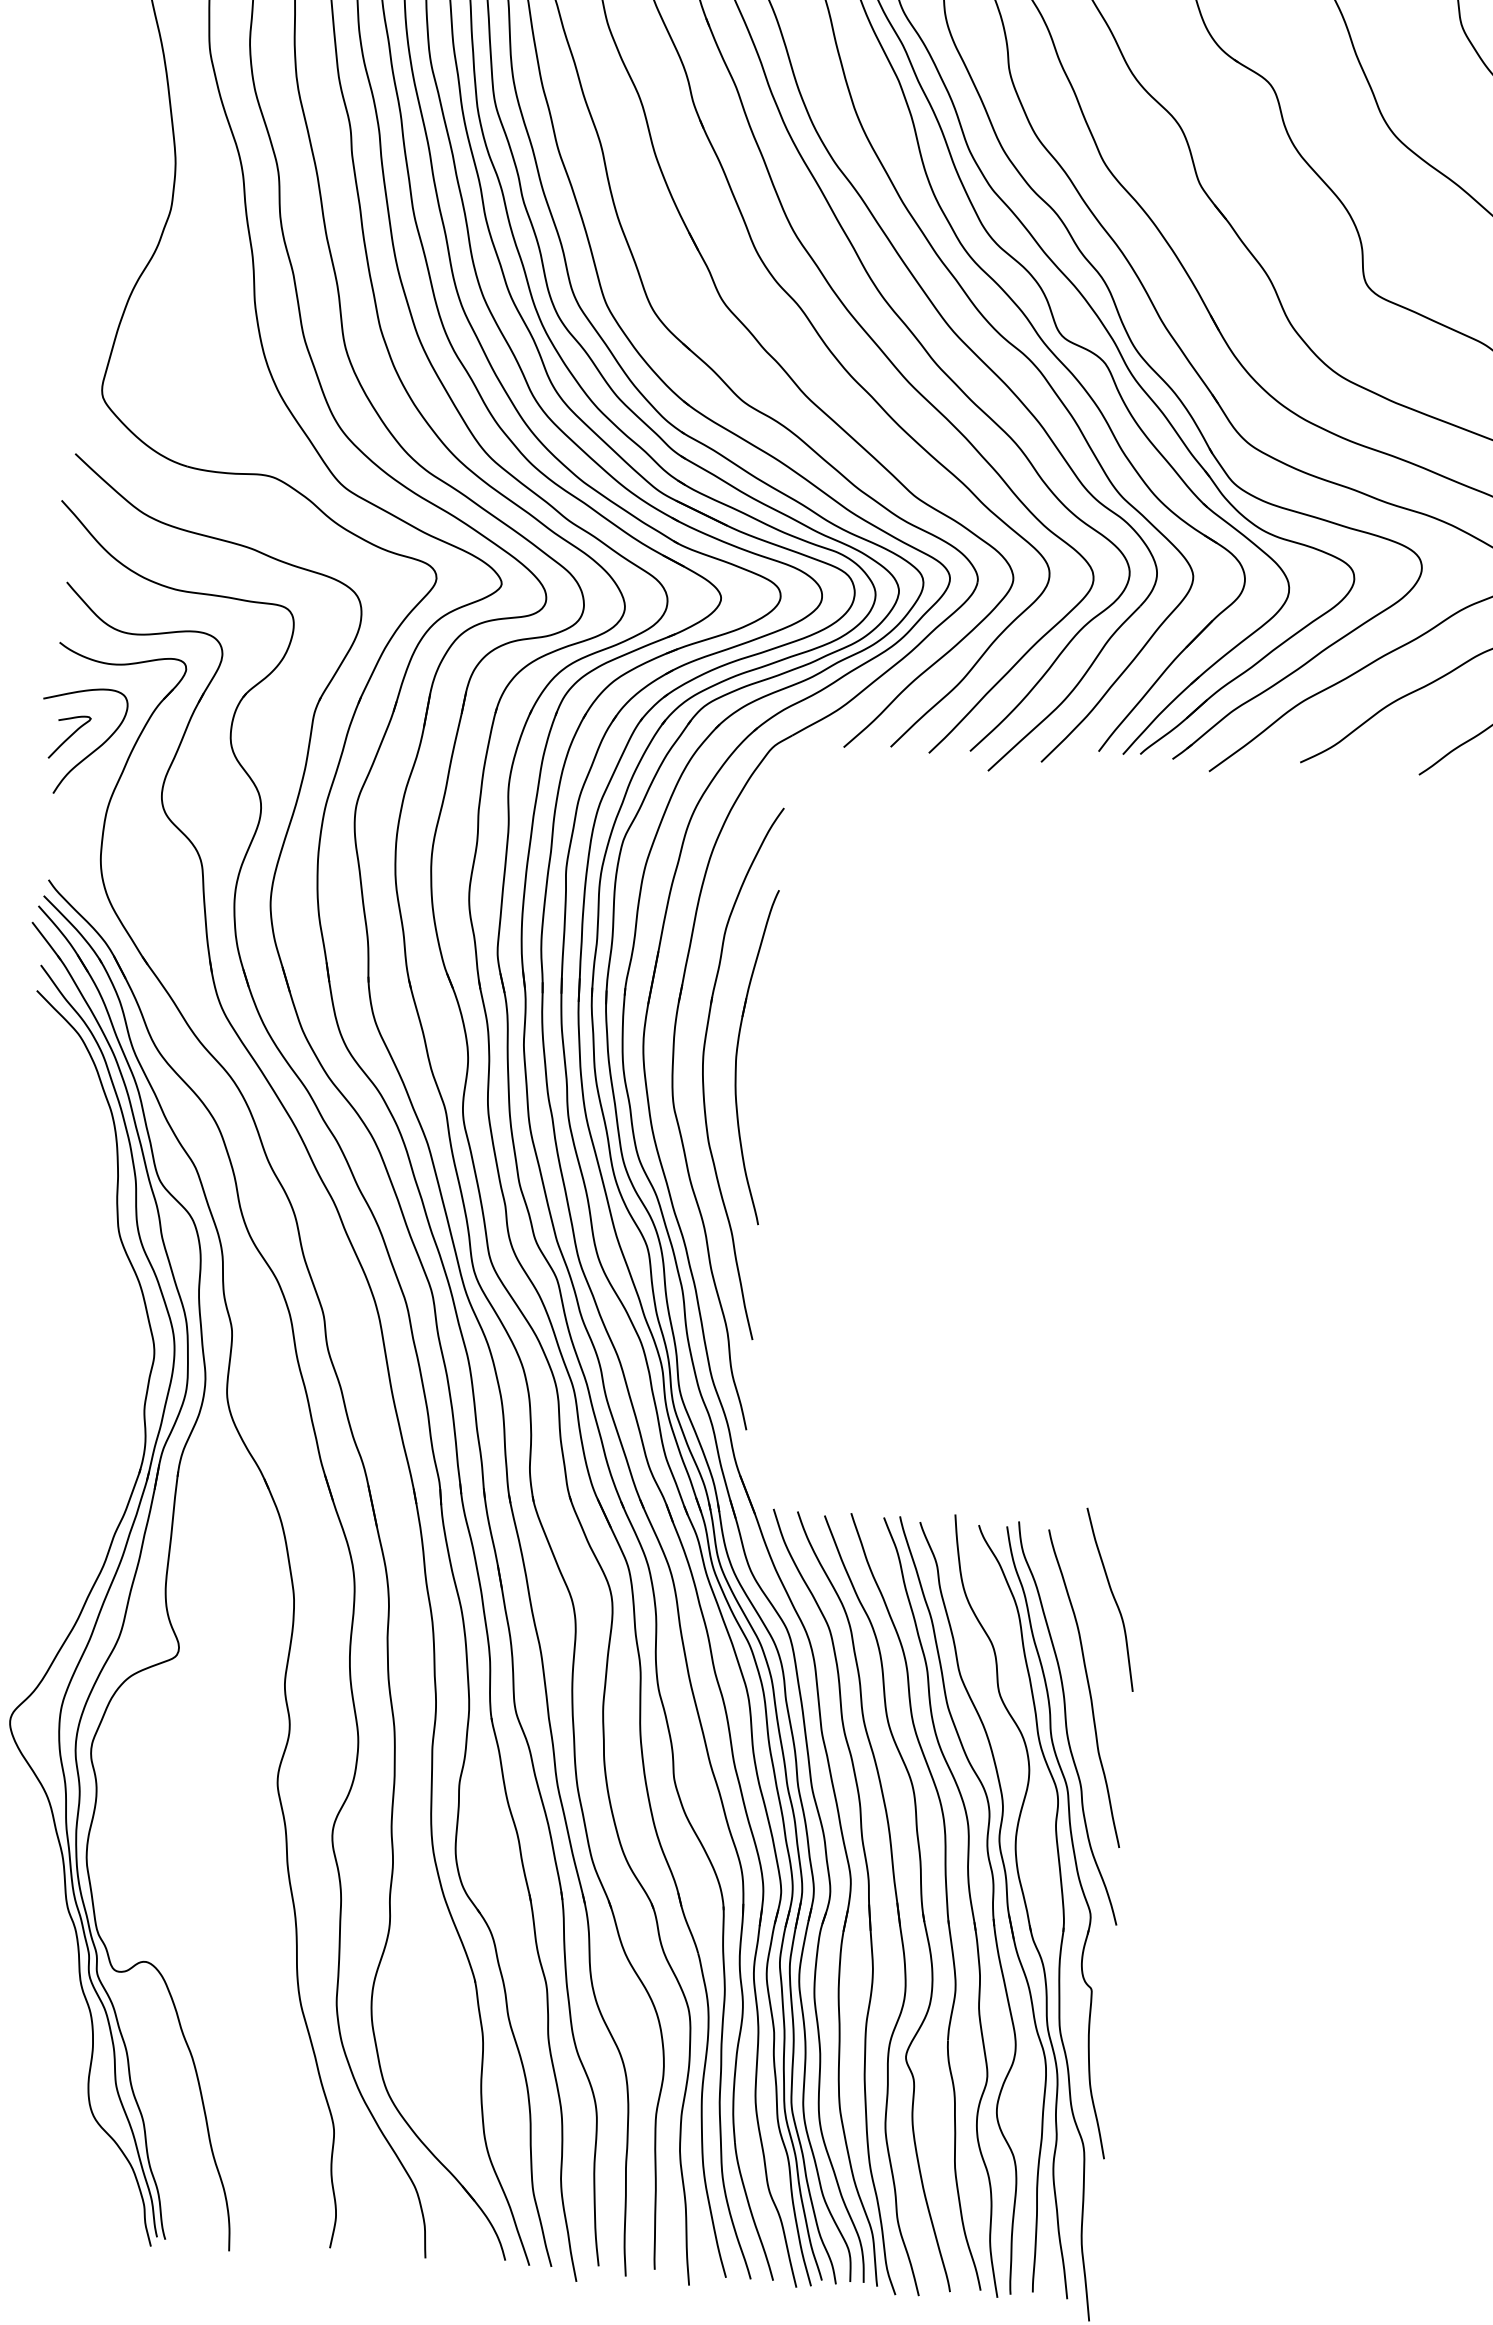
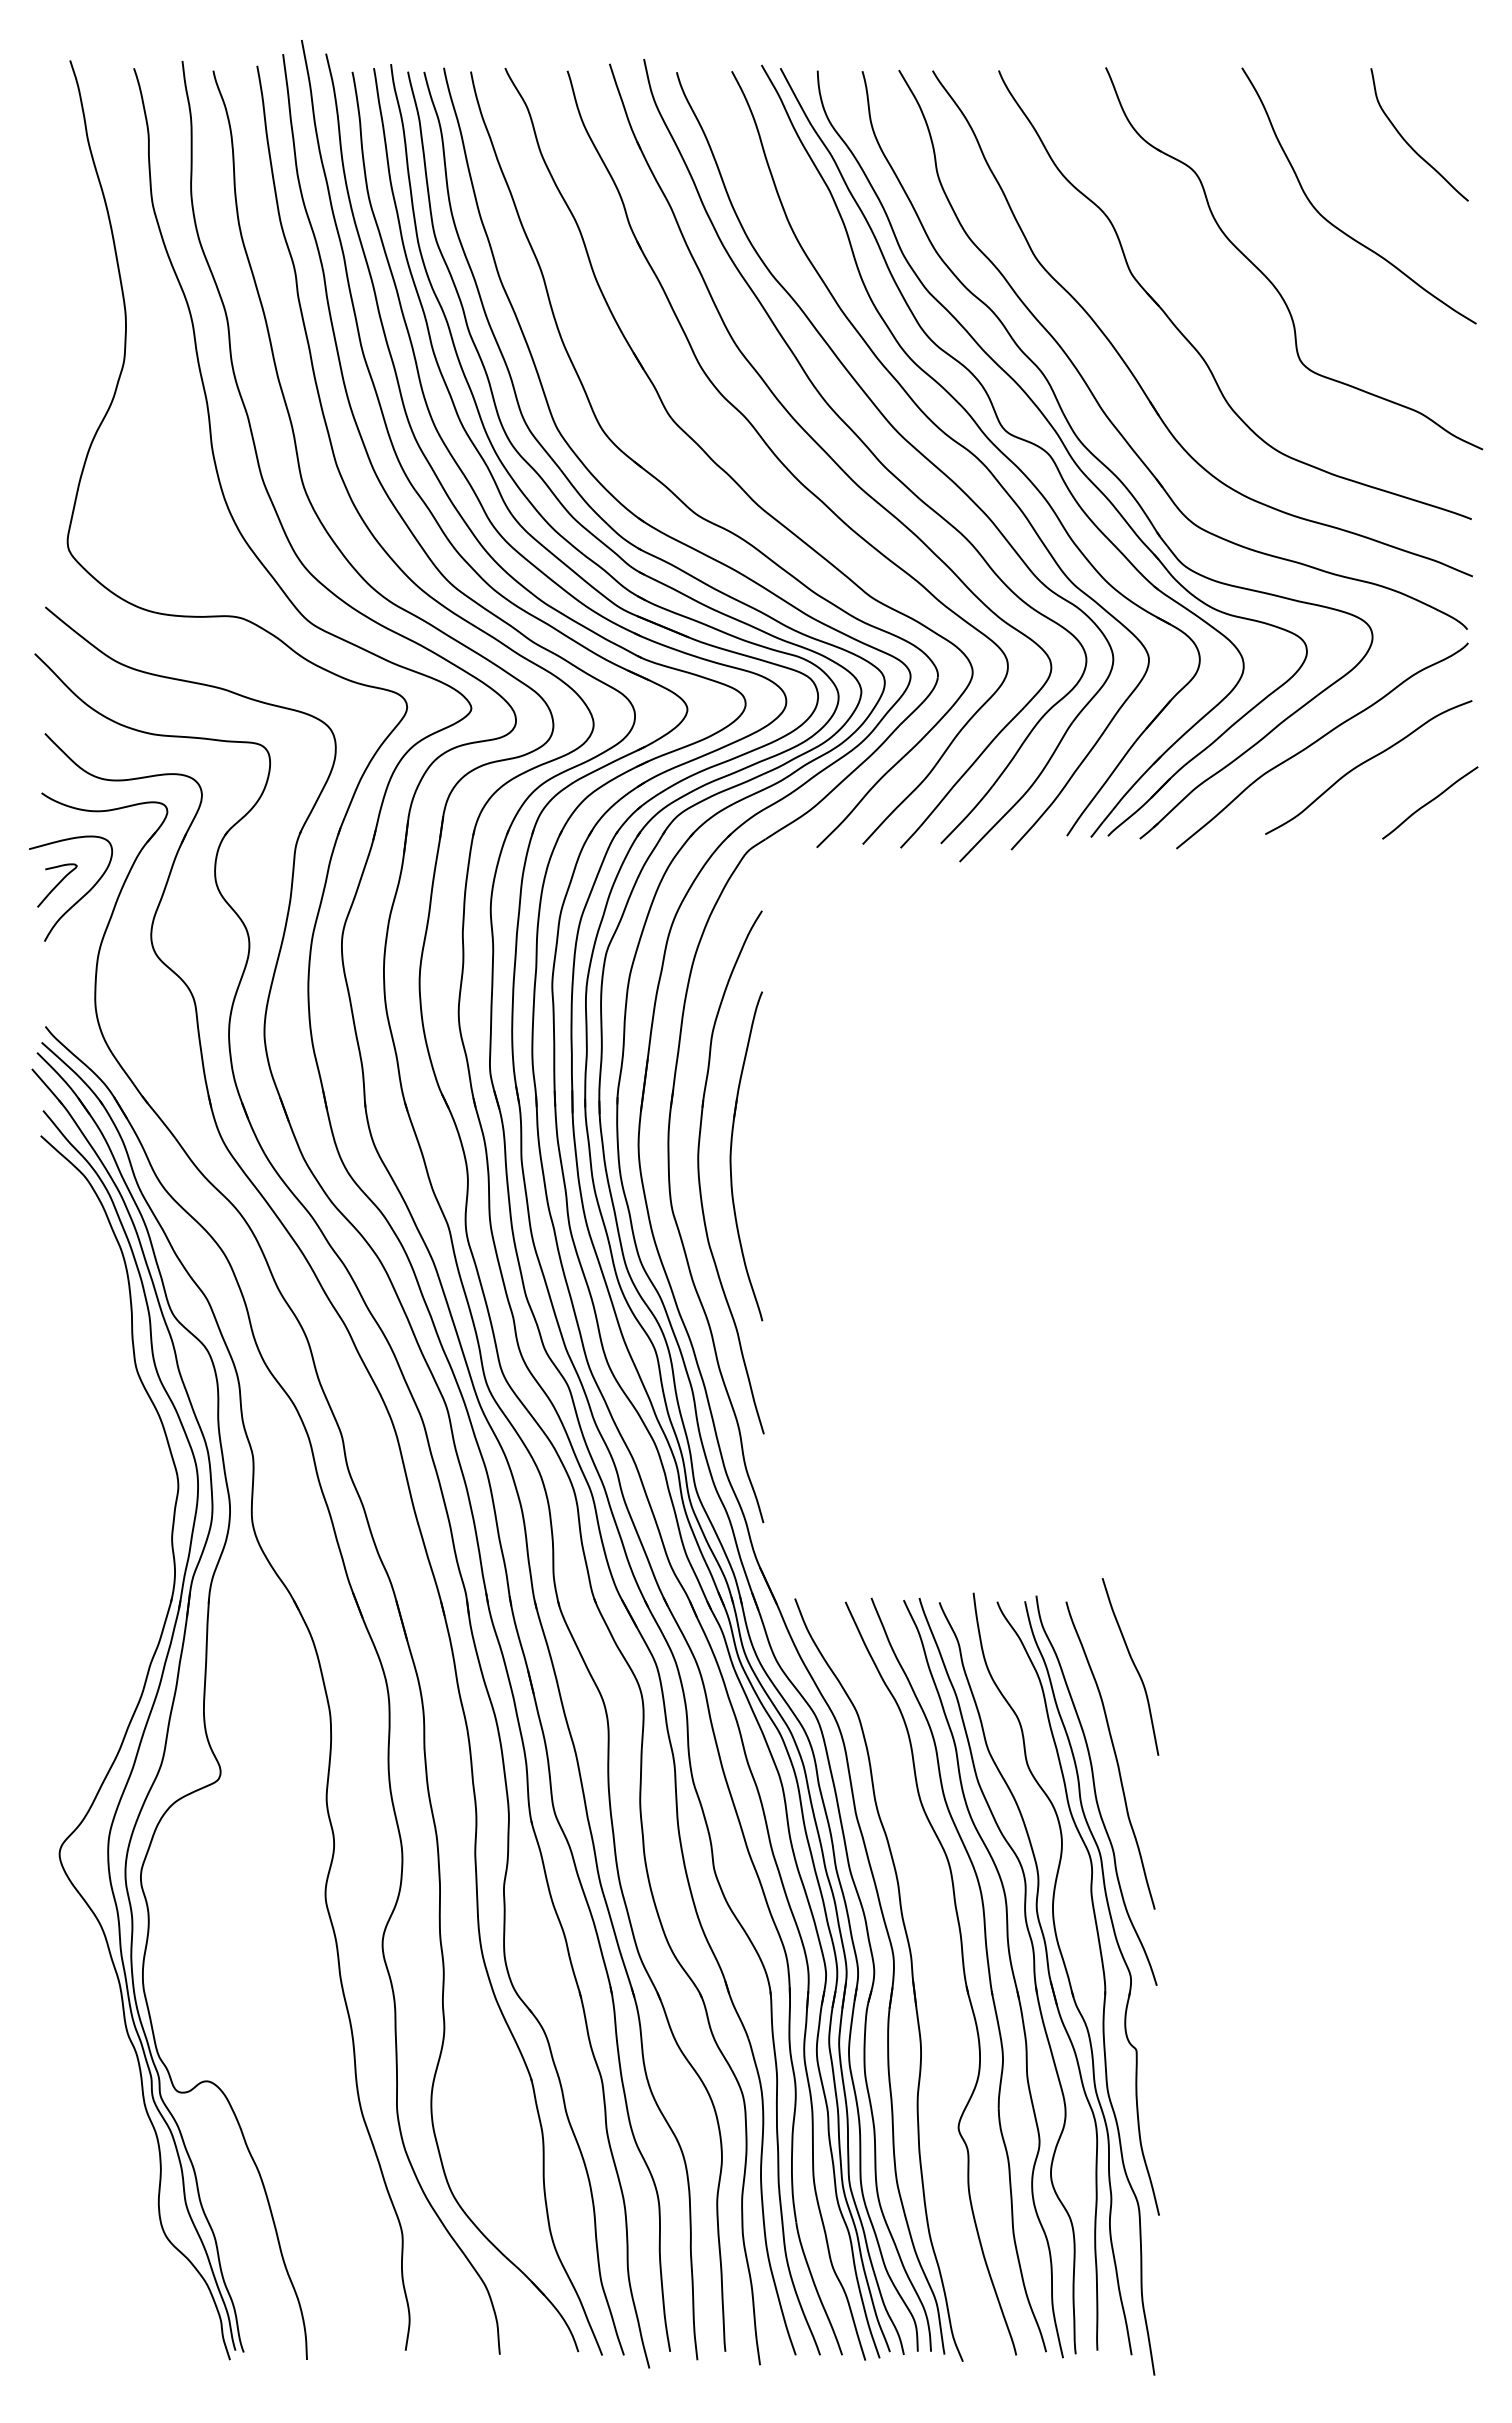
part: (895, 1898) -> (938, 1972), removed

